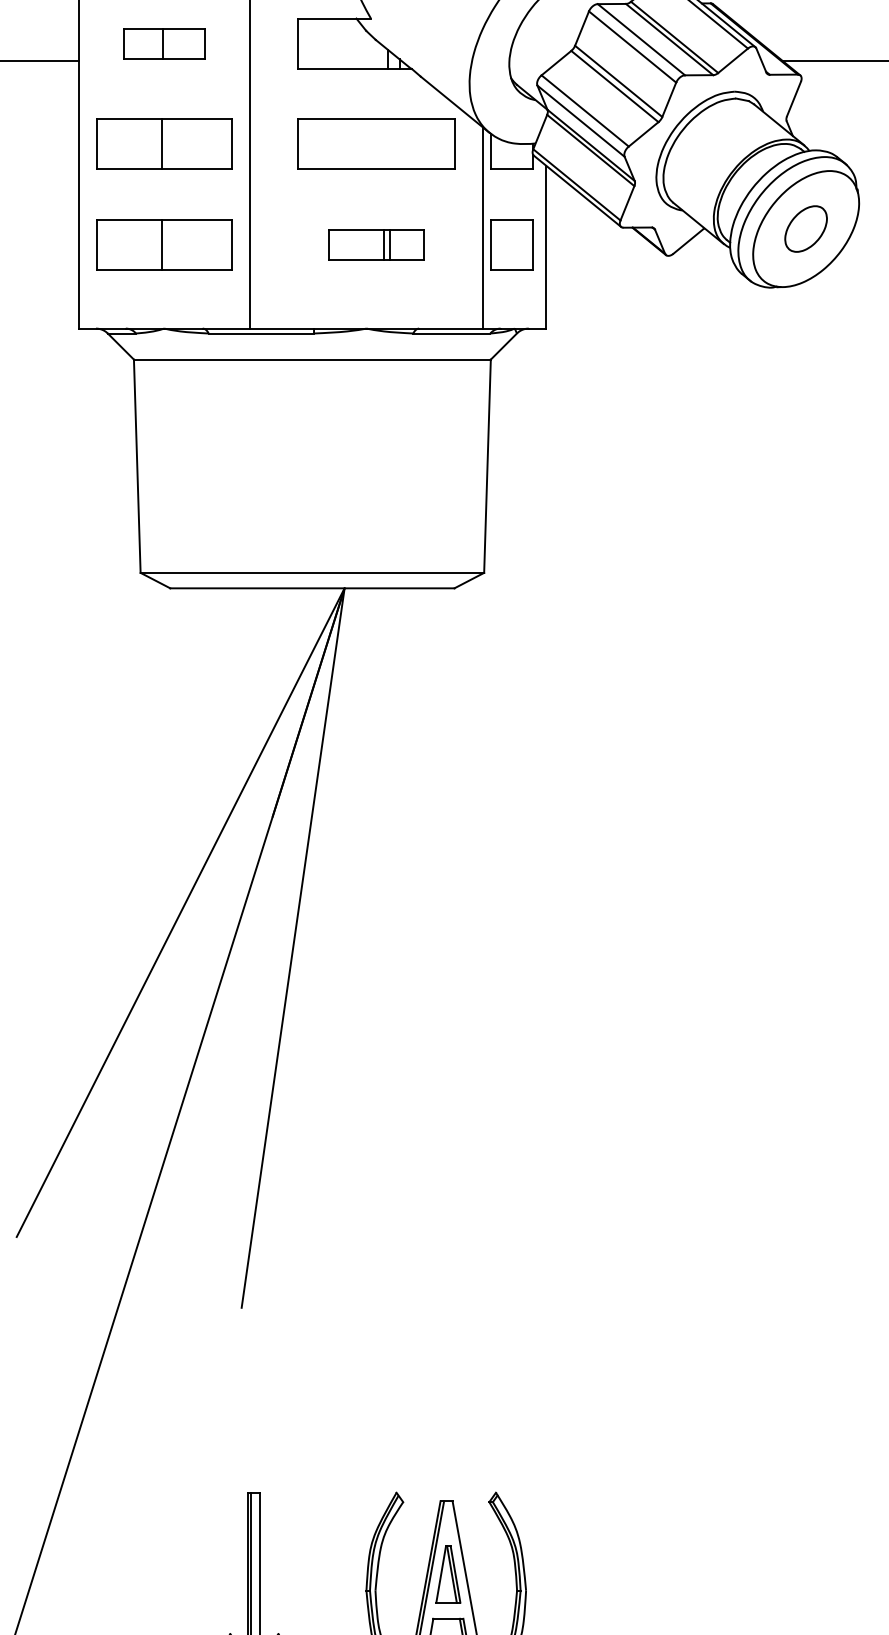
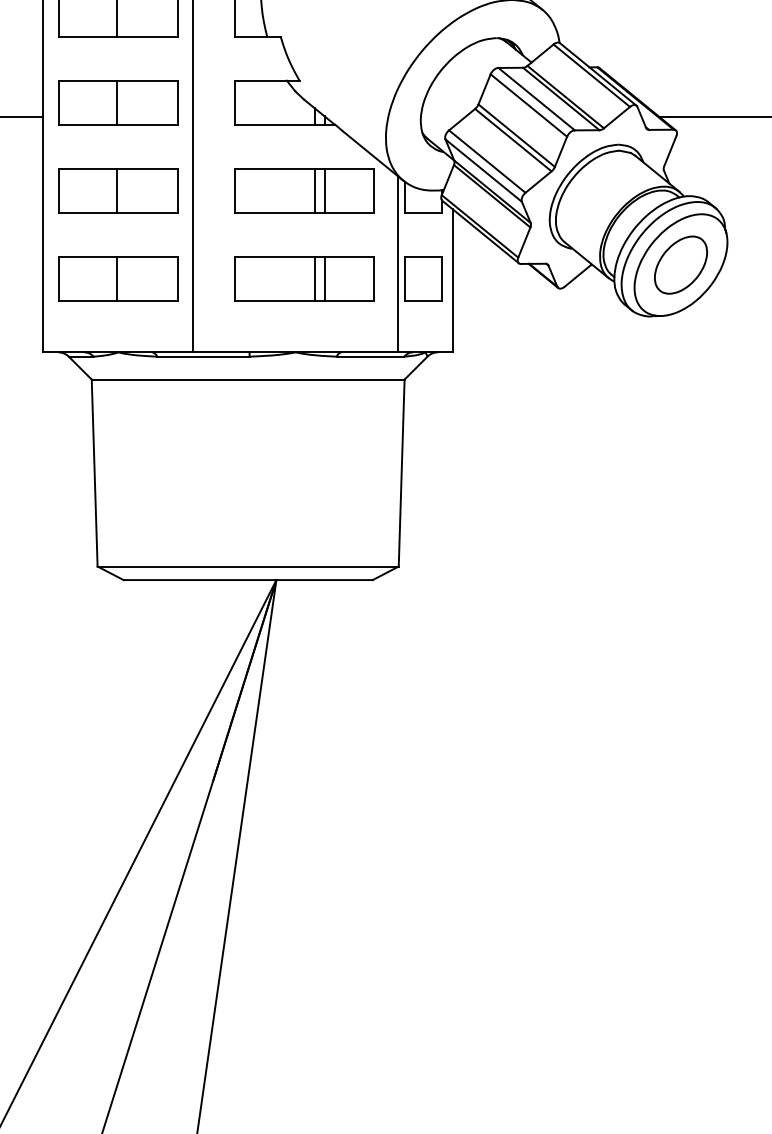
part: (164, 43) -> (118, 102), size x1.67
line: (388, 144) -> (314, 191), added
line: (399, 144) -> (324, 191), added
part: (805, 228) -> (680, 264), size x1.43
part: (376, 244) -> (304, 278), size x1.67

